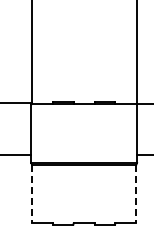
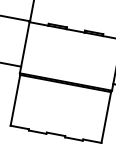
line: (32, 194) -> (15, 100), dashed -> solid
line: (136, 194) -> (106, 117), dashed -> solid

